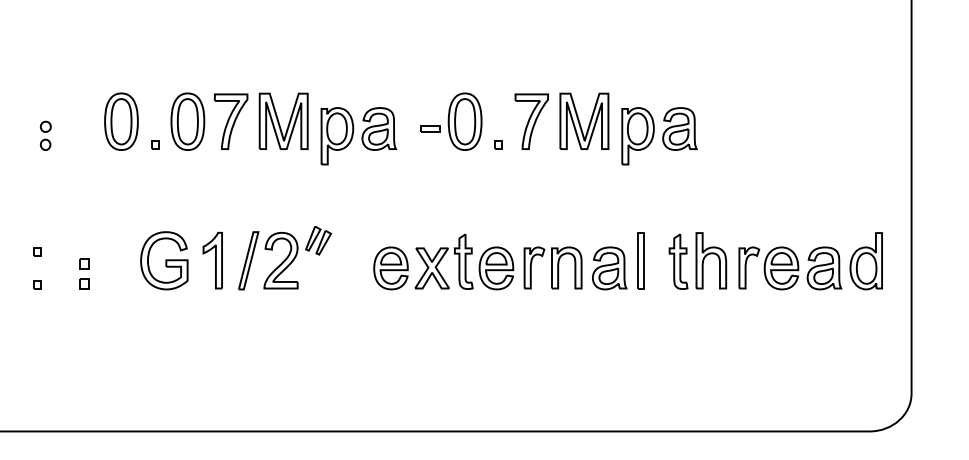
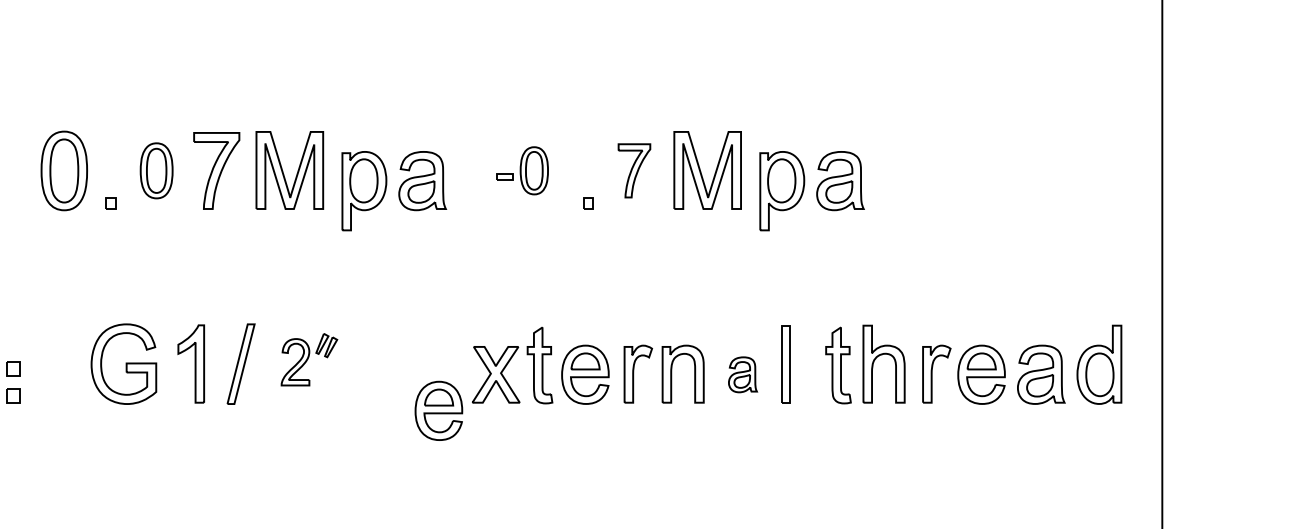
part: (187, 121) -> (156, 170), size x0.7
part: (451, 121) -> (522, 170), size x0.6
part: (531, 121) -> (634, 170), size x0.7
part: (297, 257) -> (308, 359), size x0.6
part: (390, 268) -> (438, 411), moved
part: (609, 268) -> (742, 374), size x0.6

